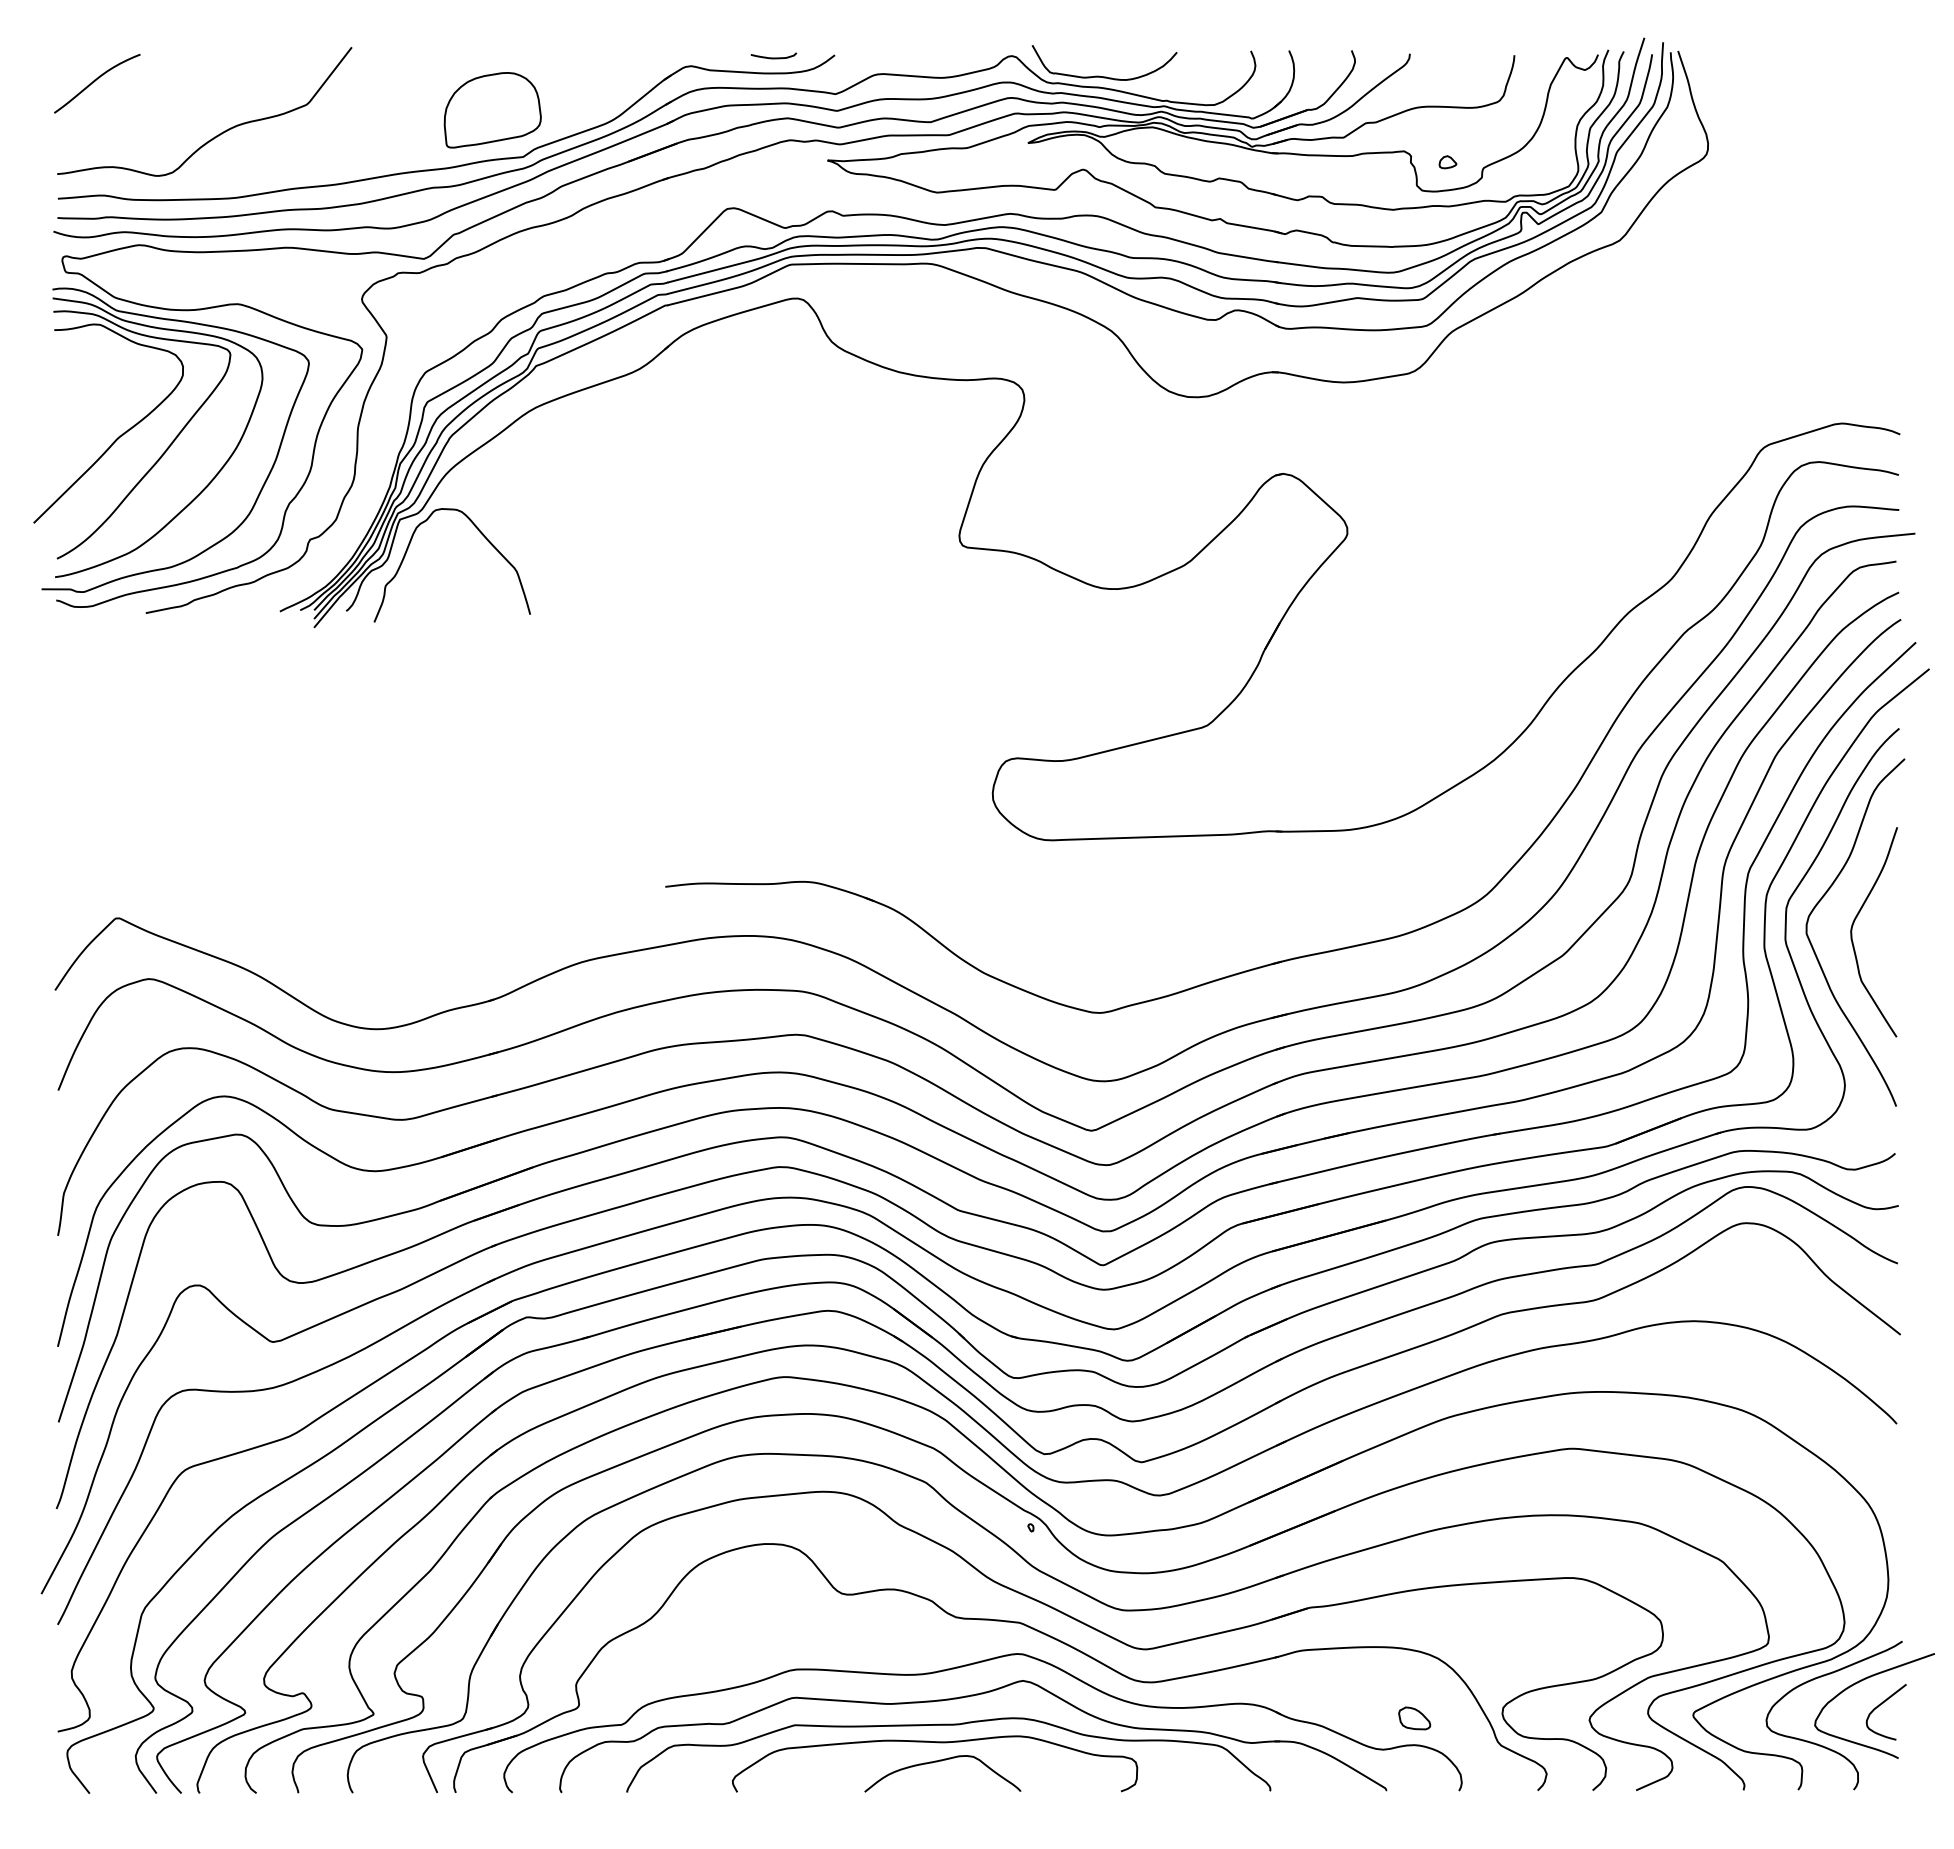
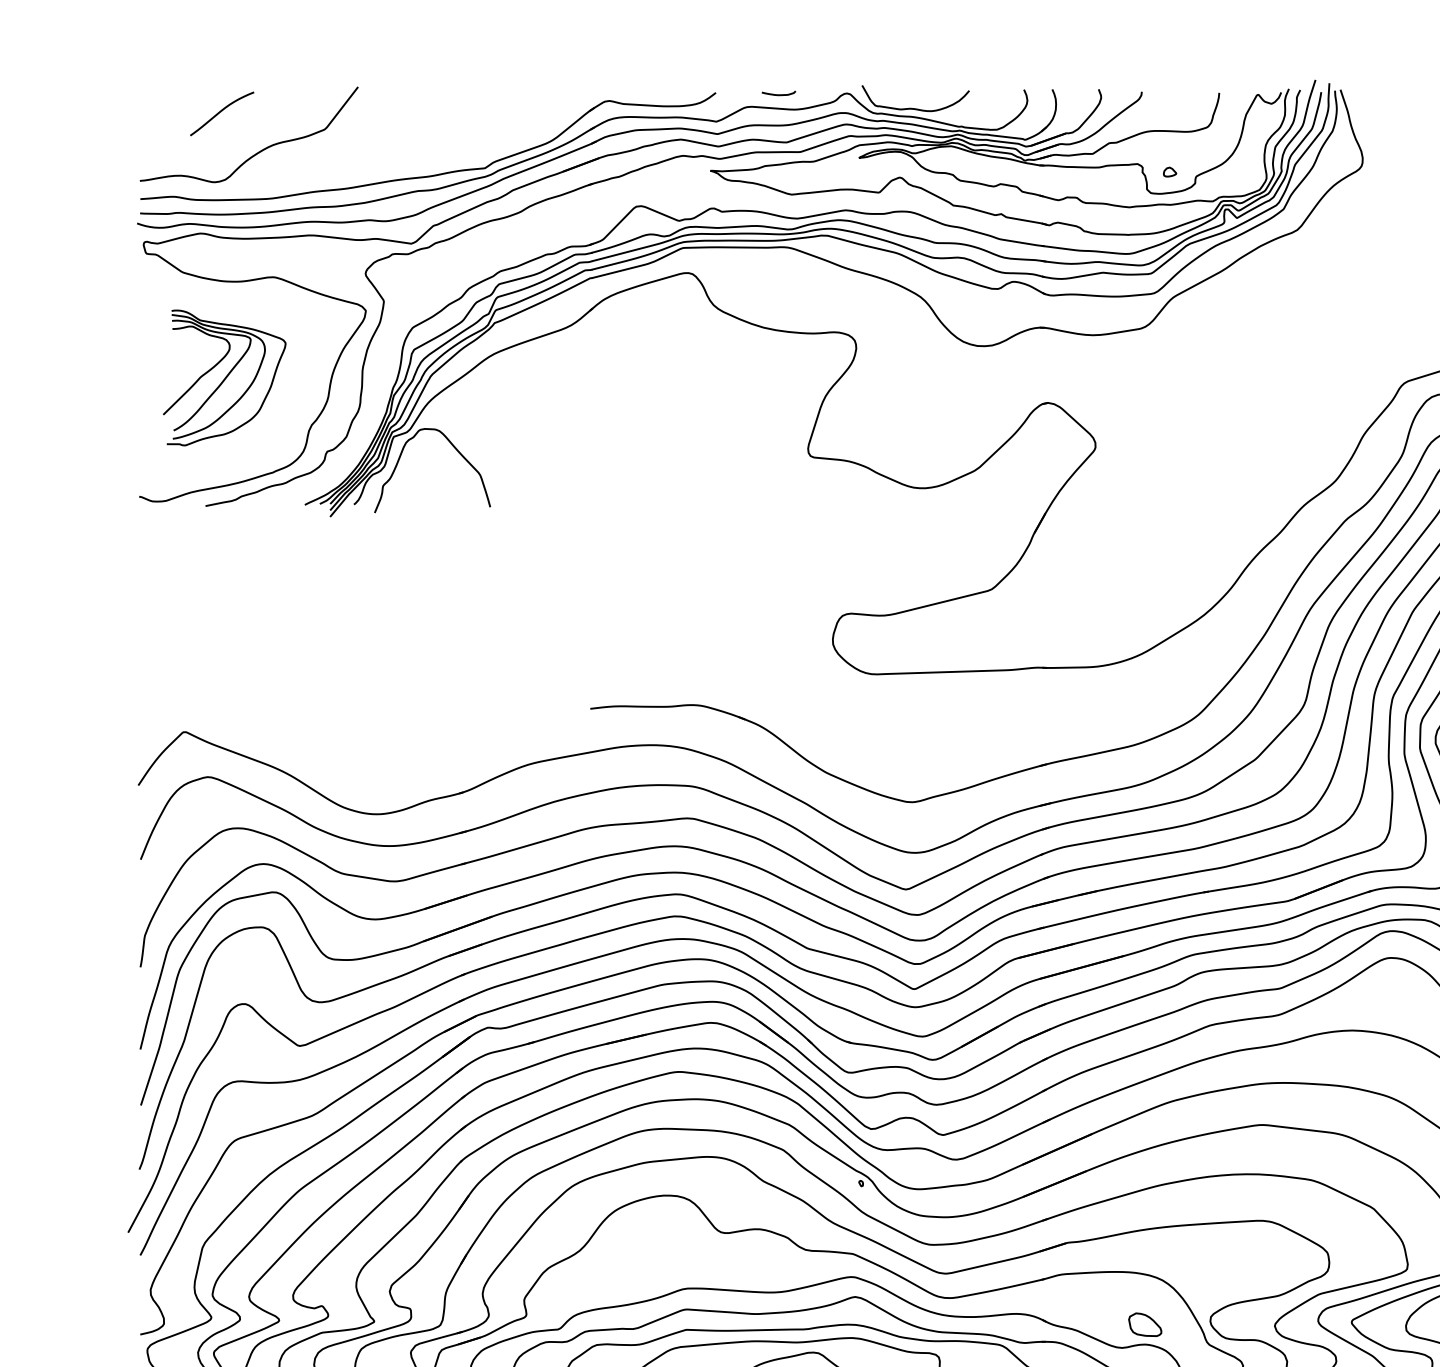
curve: (773, 57) -> (778, 94), moved
curve: (95, 81) -> (220, 112), moved
part: (492, 110) -> (462, 133), removed
part: (171, 439) -> (224, 377), size x0.6
part: (1414, 1718) -> (1145, 1324), size x1.4

